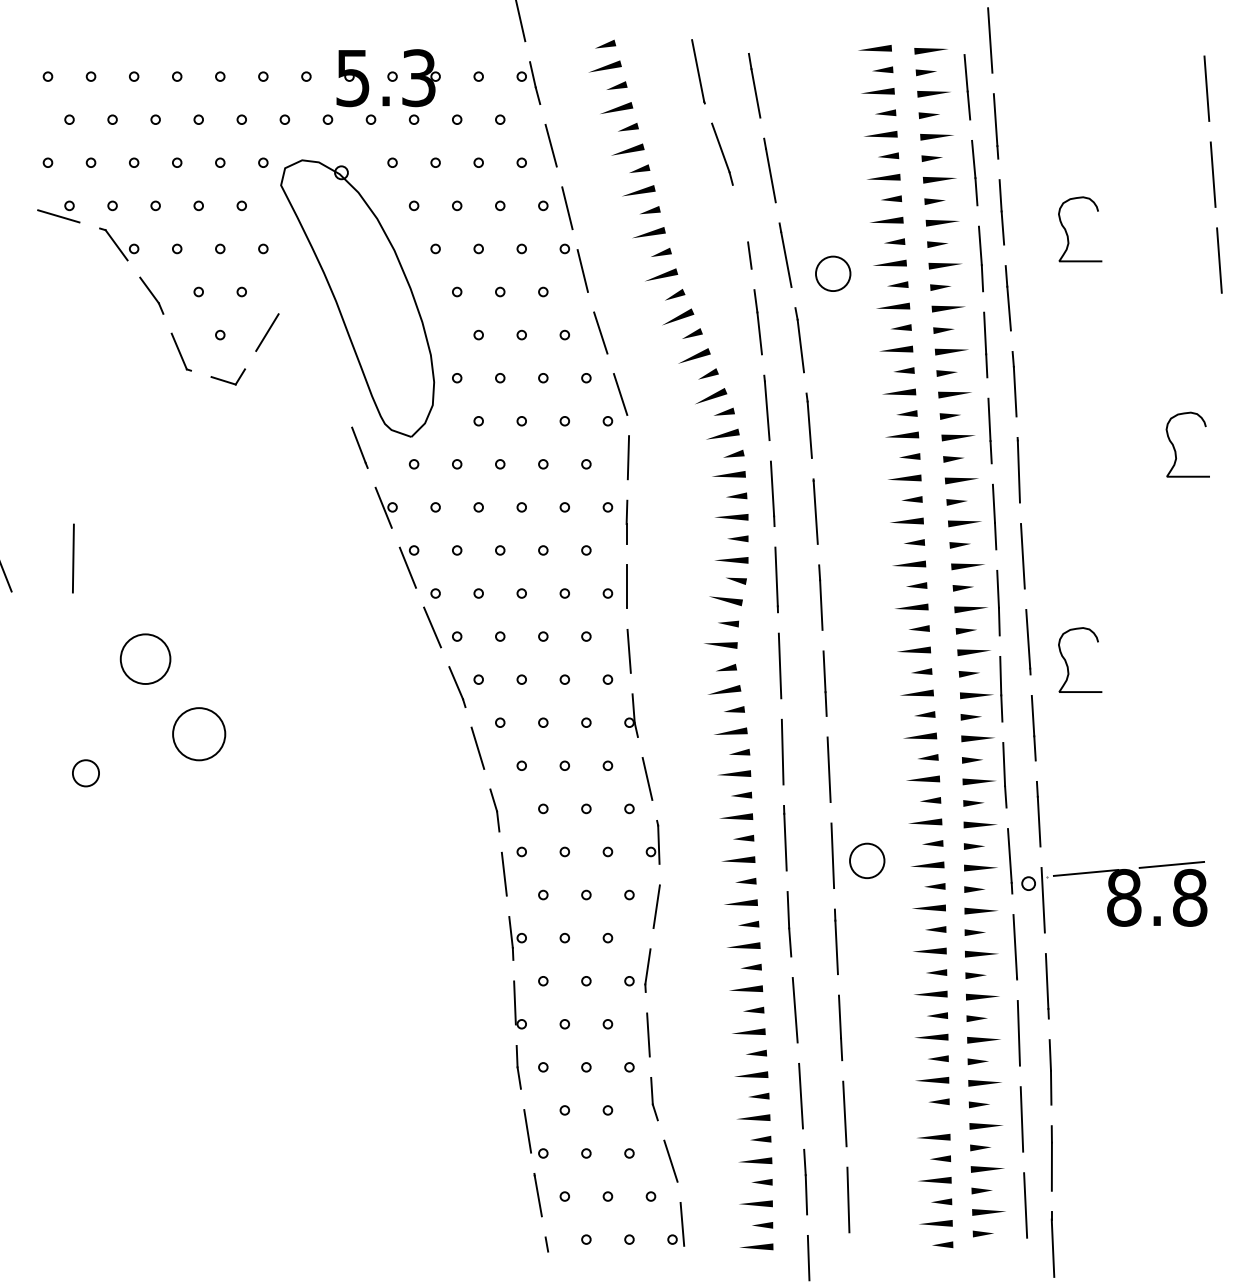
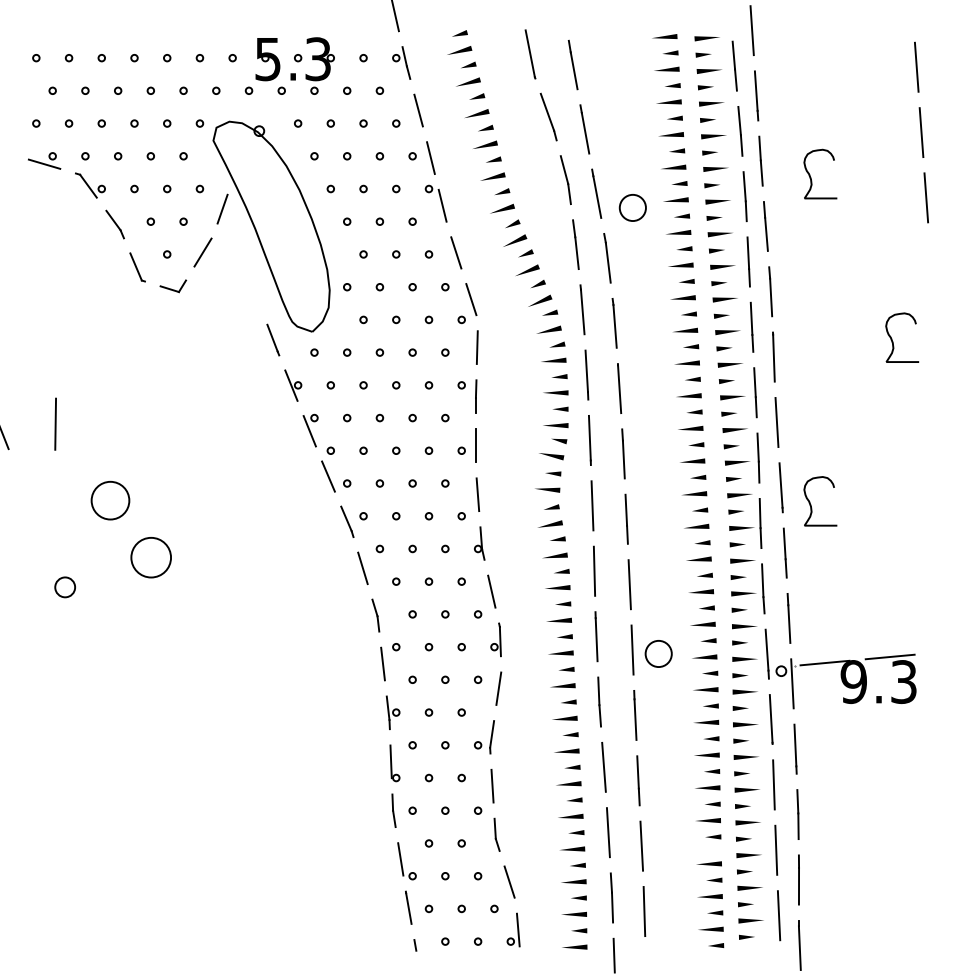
line: (743, 224) -> (564, 170), added
line: (293, 274) -> (222, 208), added
text: (1156, 898) -> (878, 682), 8.8 -> 9.3

